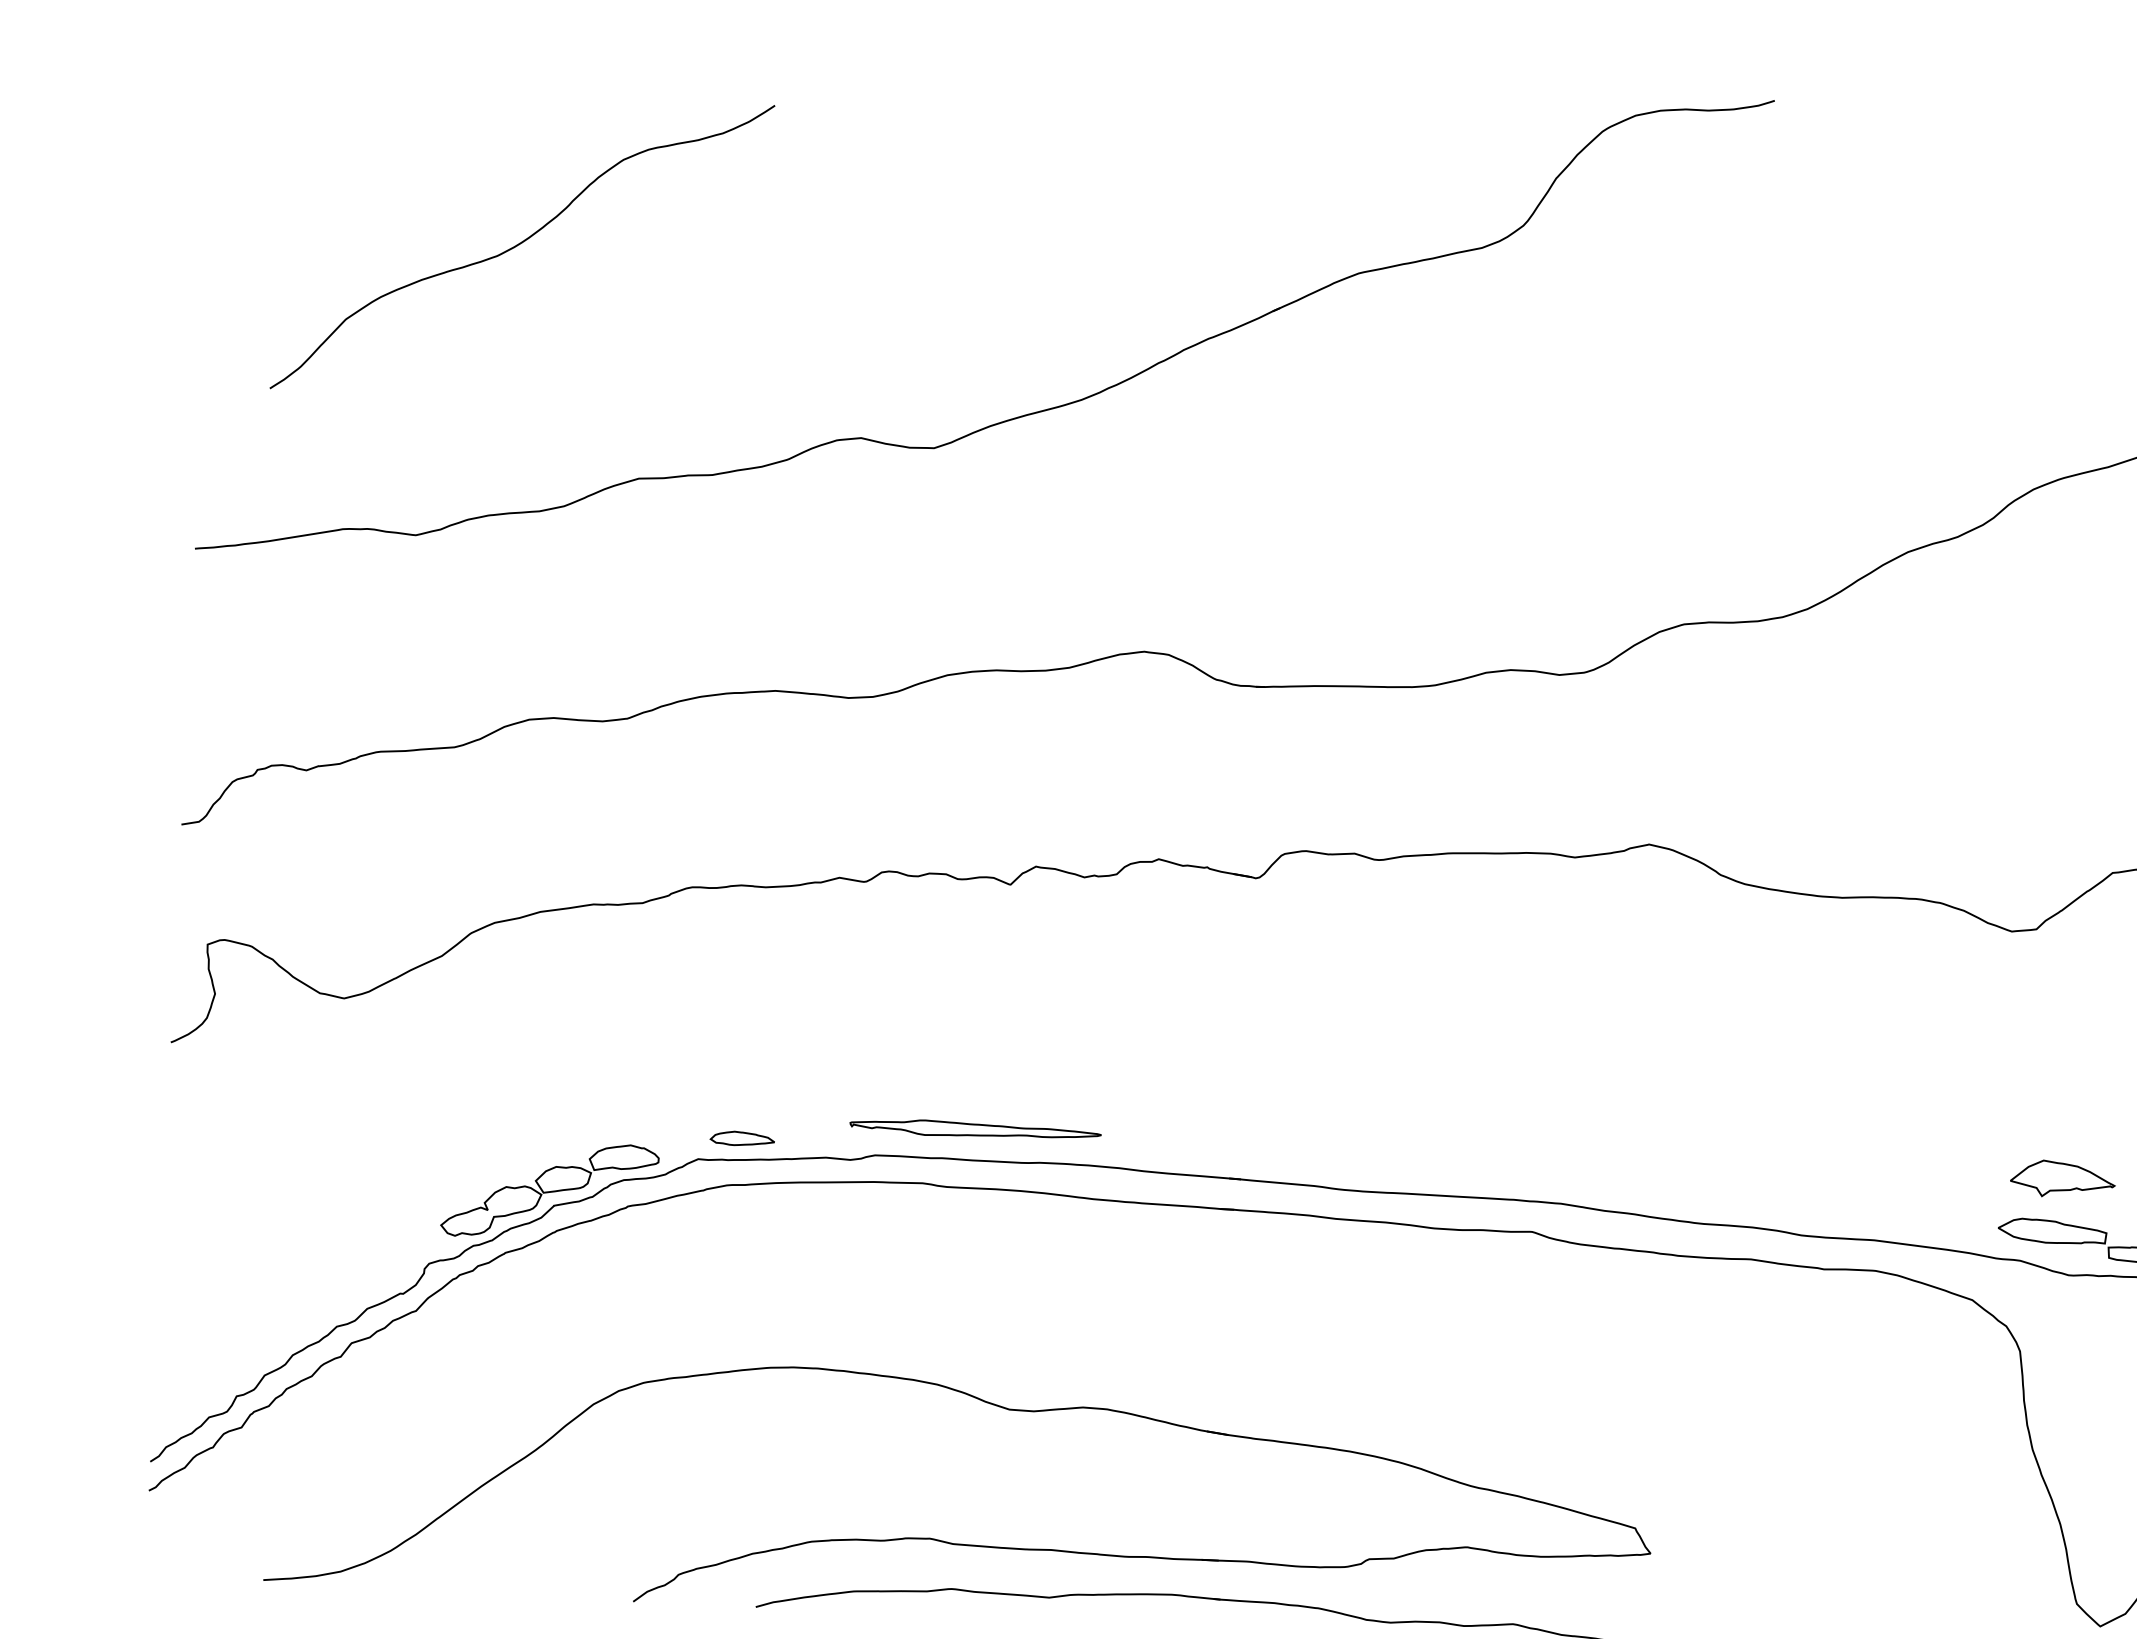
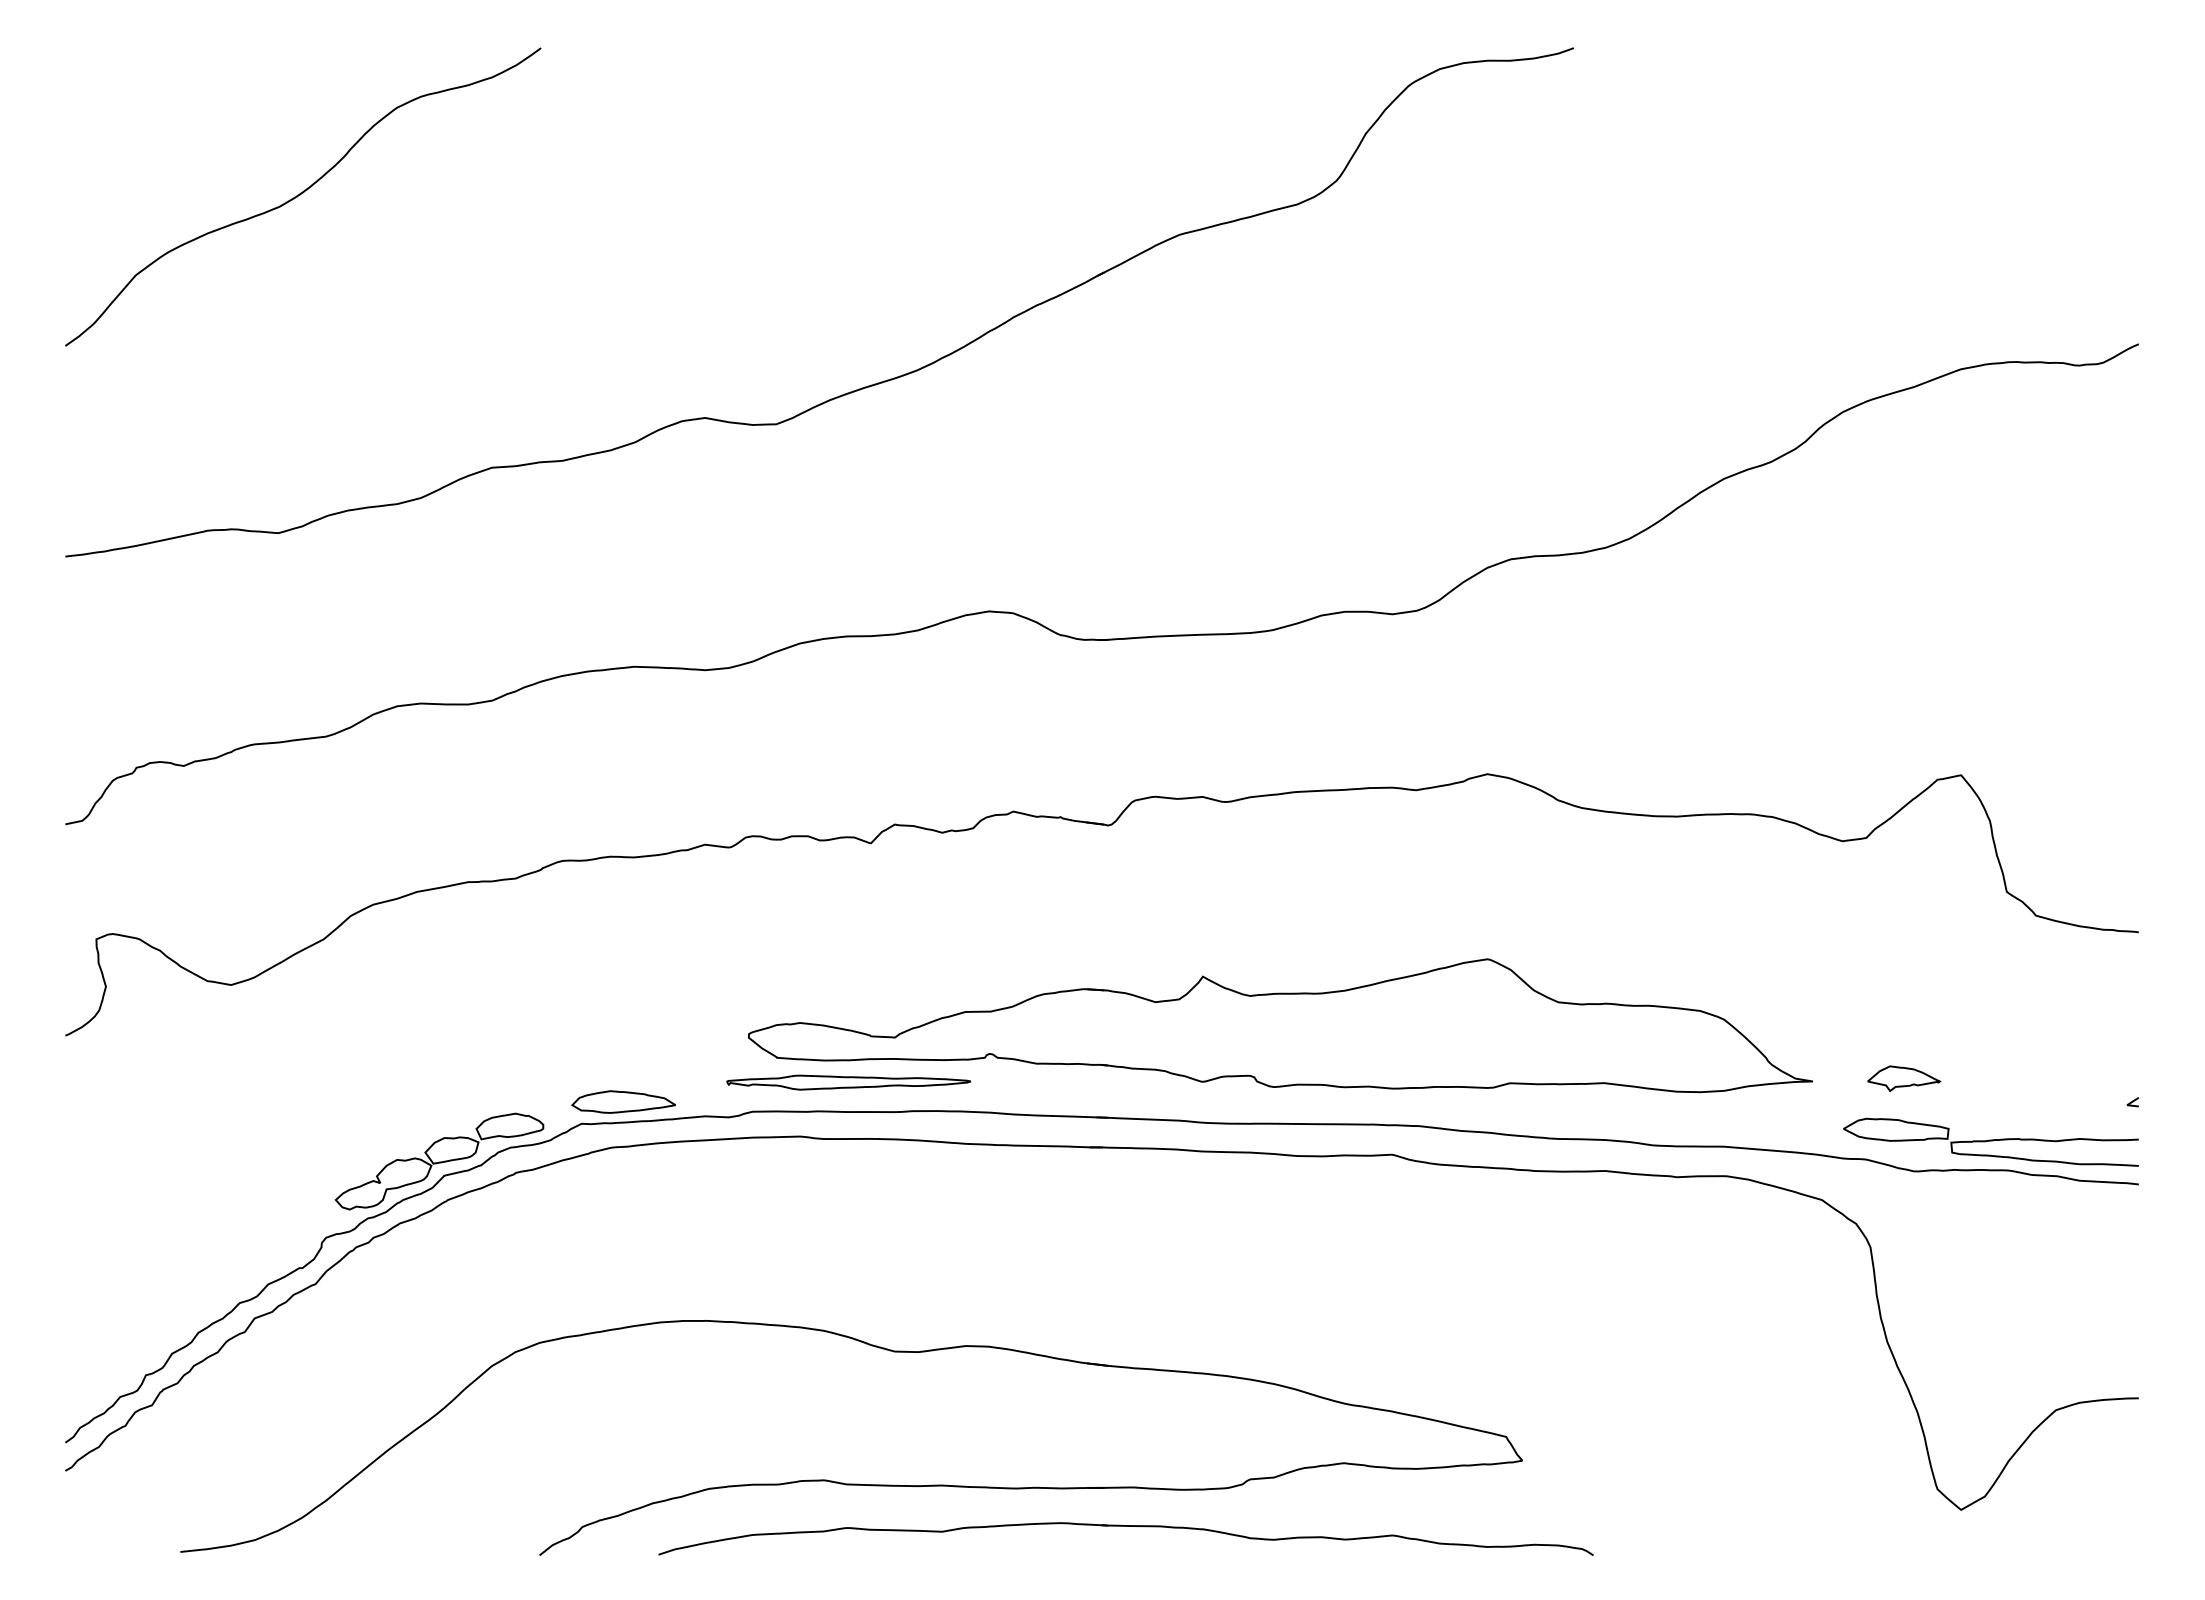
curve: (520, 244) -> (301, 194), moved
part: (1423, 1093) -> (1280, 1025), added
part: (742, 1138) -> (623, 1101), size x1.67
part: (2063, 1179) -> (1904, 1078), size x0.71

